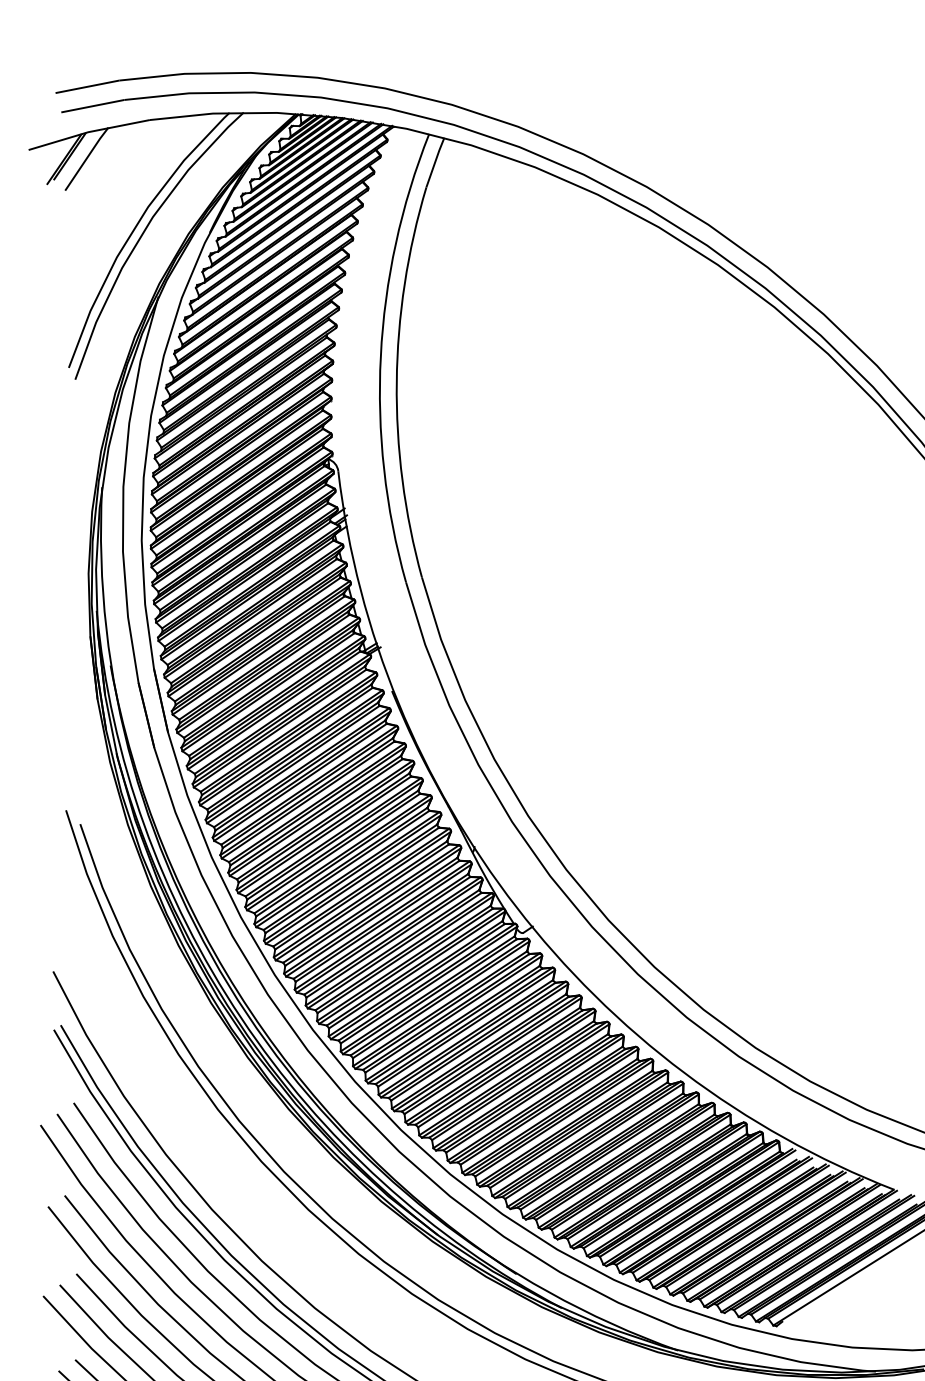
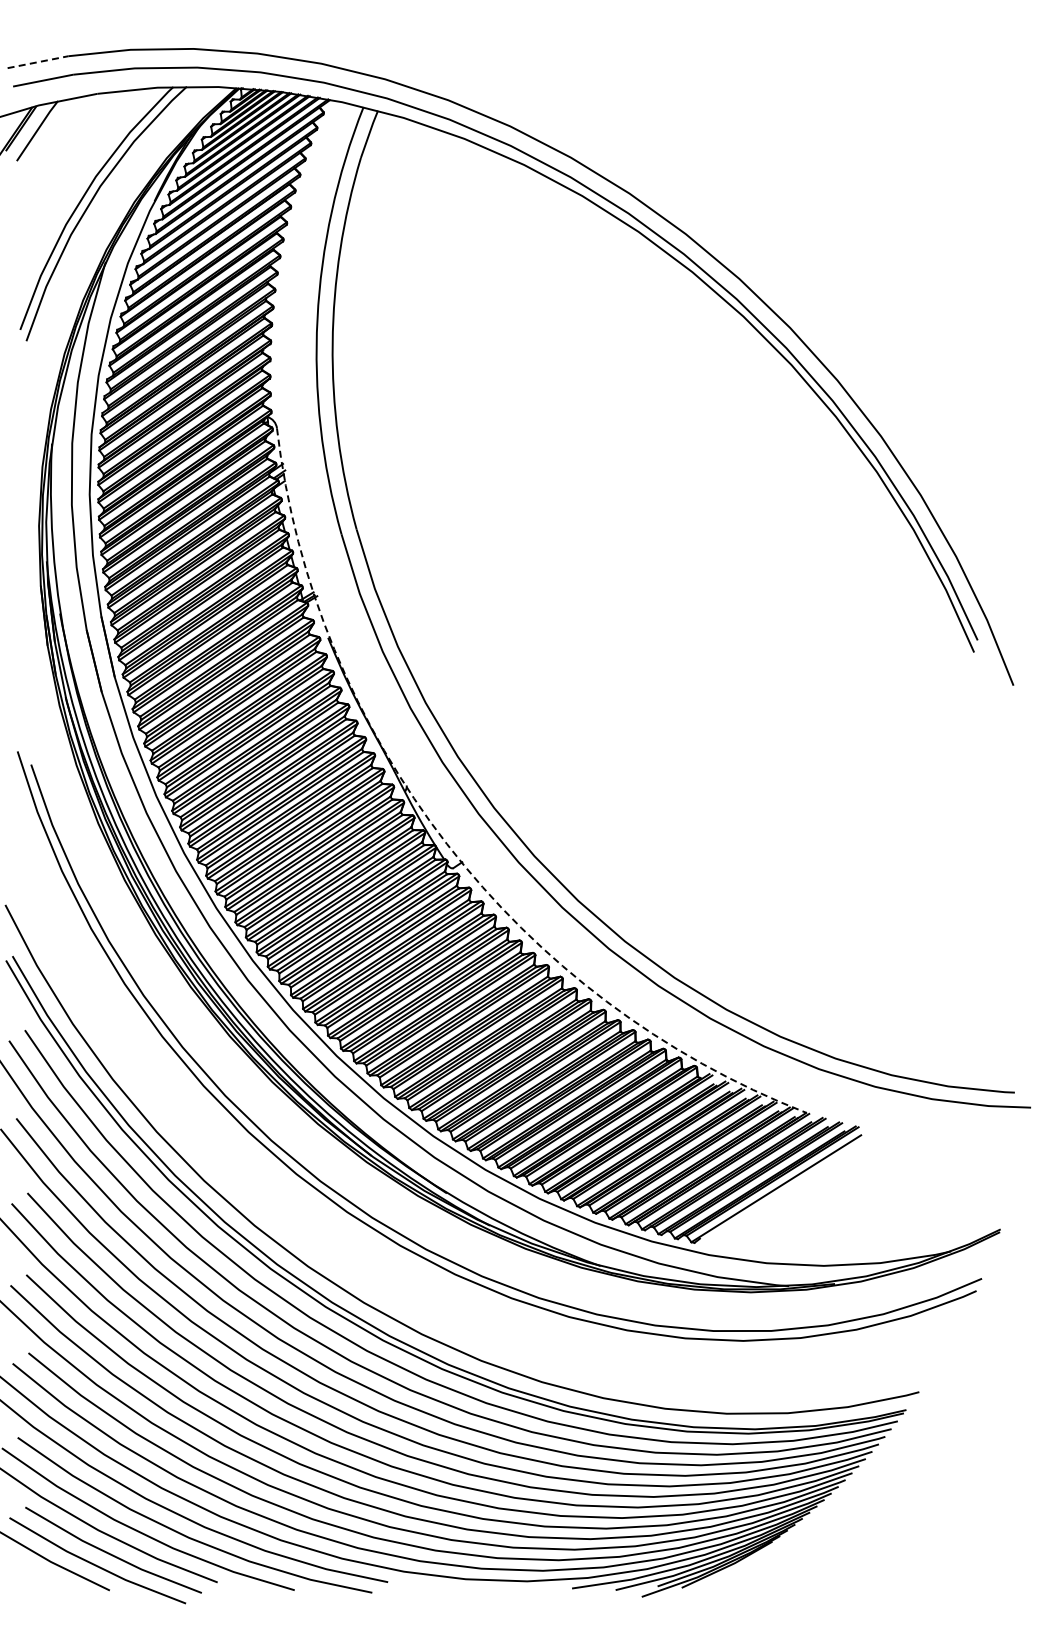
line: (86, 87) -> (37, 62), solid -> dashed
arc: (516, 906) -> (446, 843), solid -> dashed

